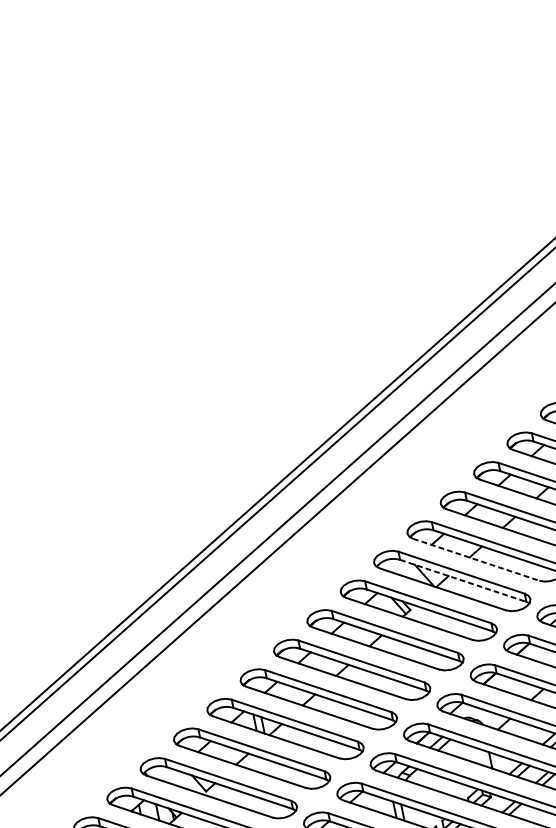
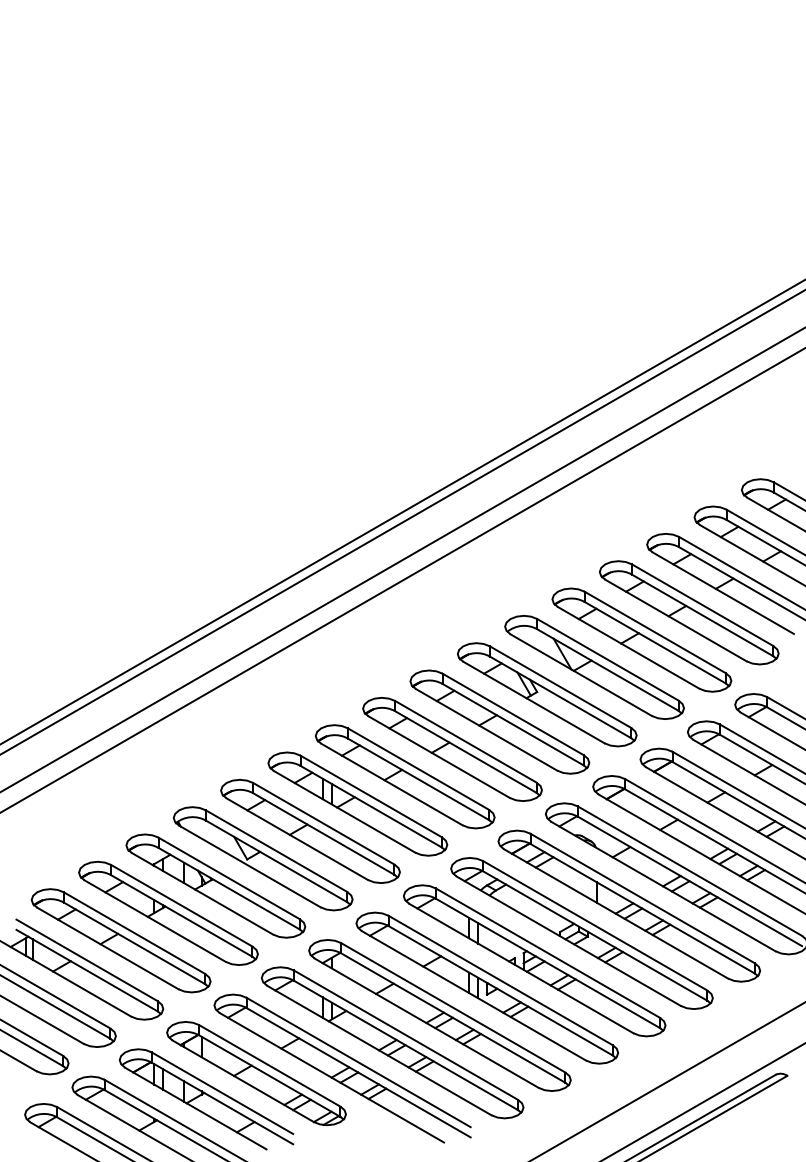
line: (476, 559) -> (628, 647), dashed -> solid
line: (463, 581) -> (607, 670), dashed -> solid

